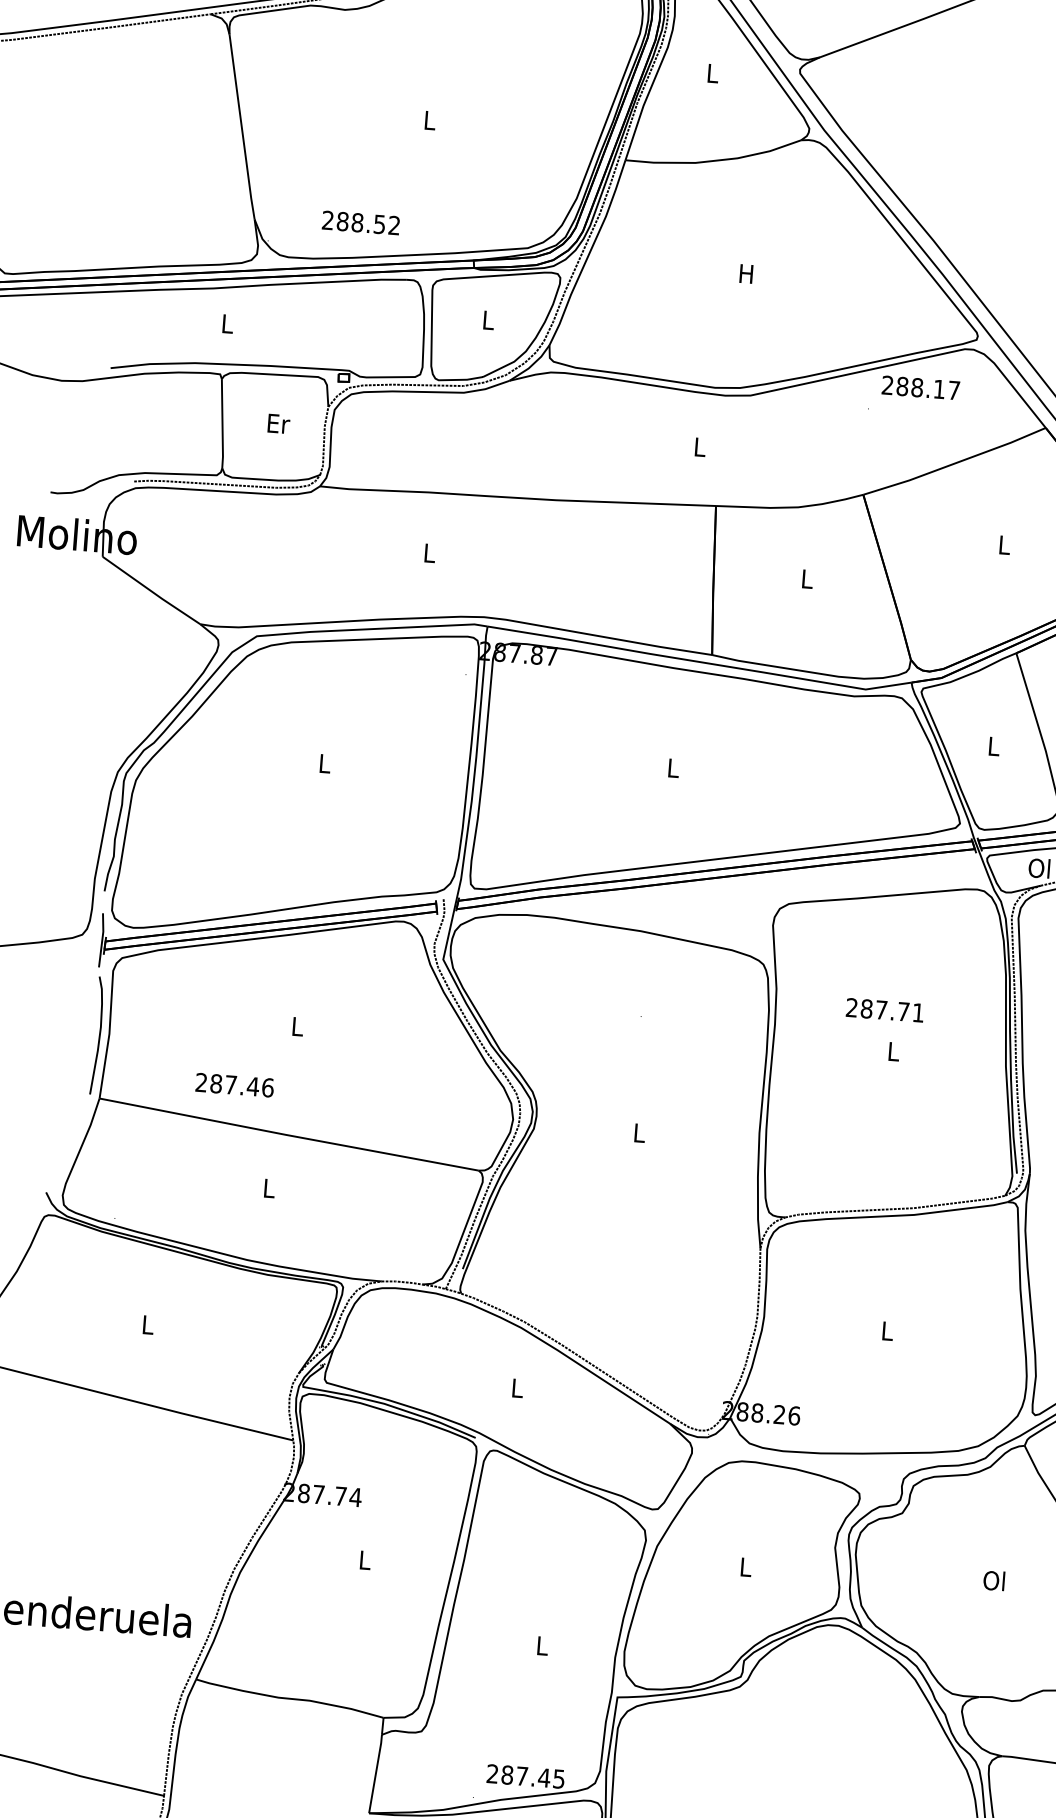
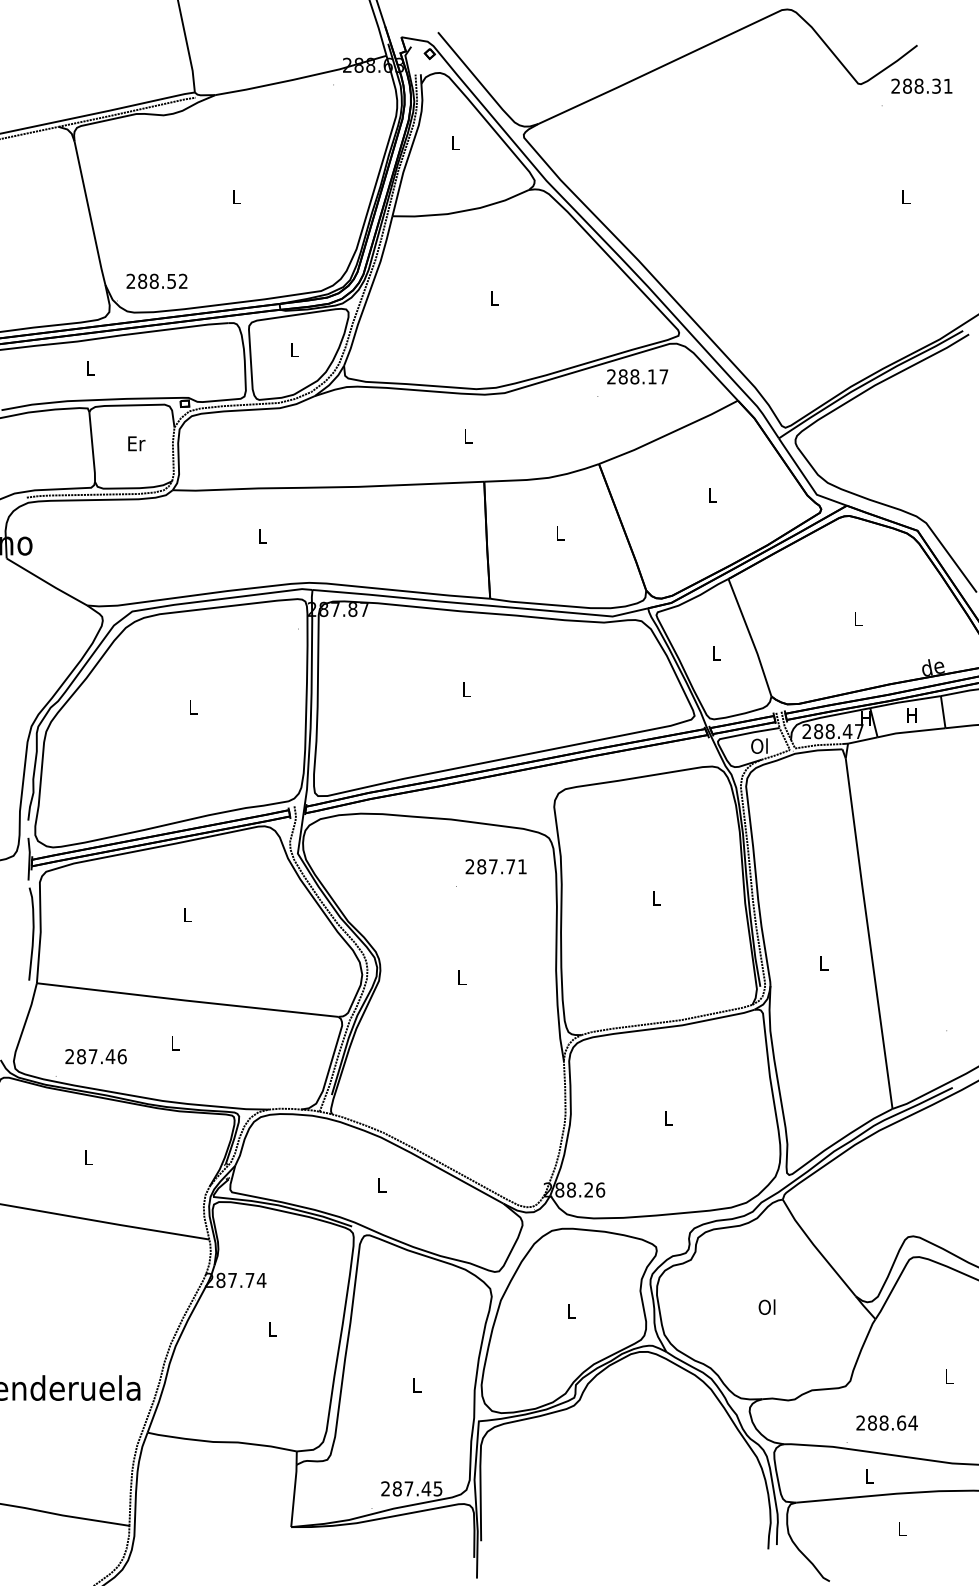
text: (360, 221) -> (156, 280), moved
text: (745, 274) -> (493, 298), H -> L
text: (884, 1009) -> (495, 866), moved
text: (234, 1084) -> (95, 1056), moved

